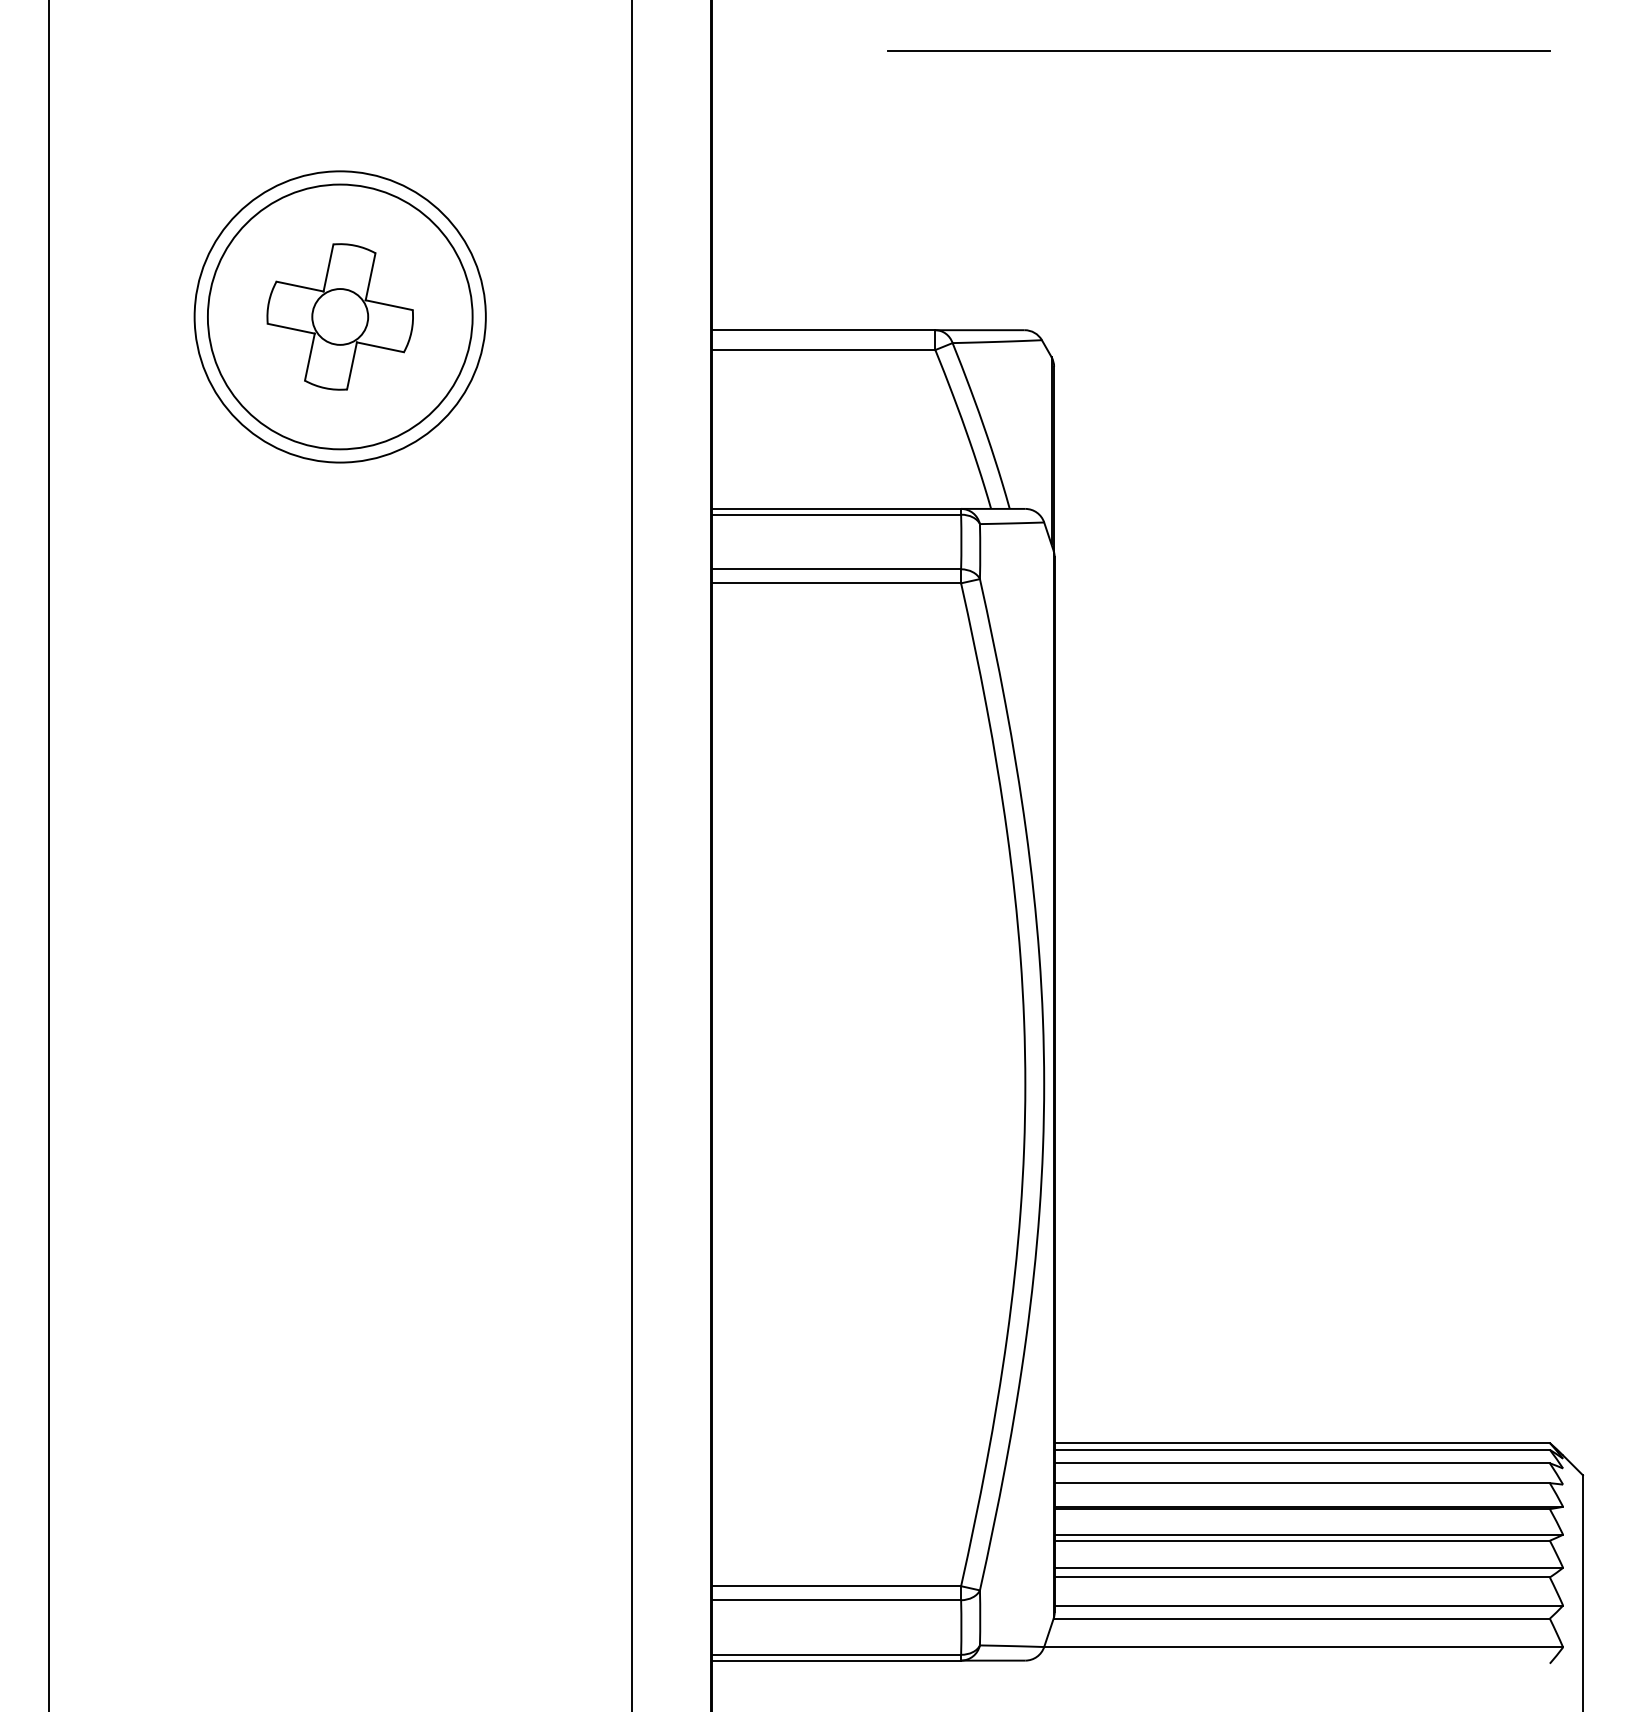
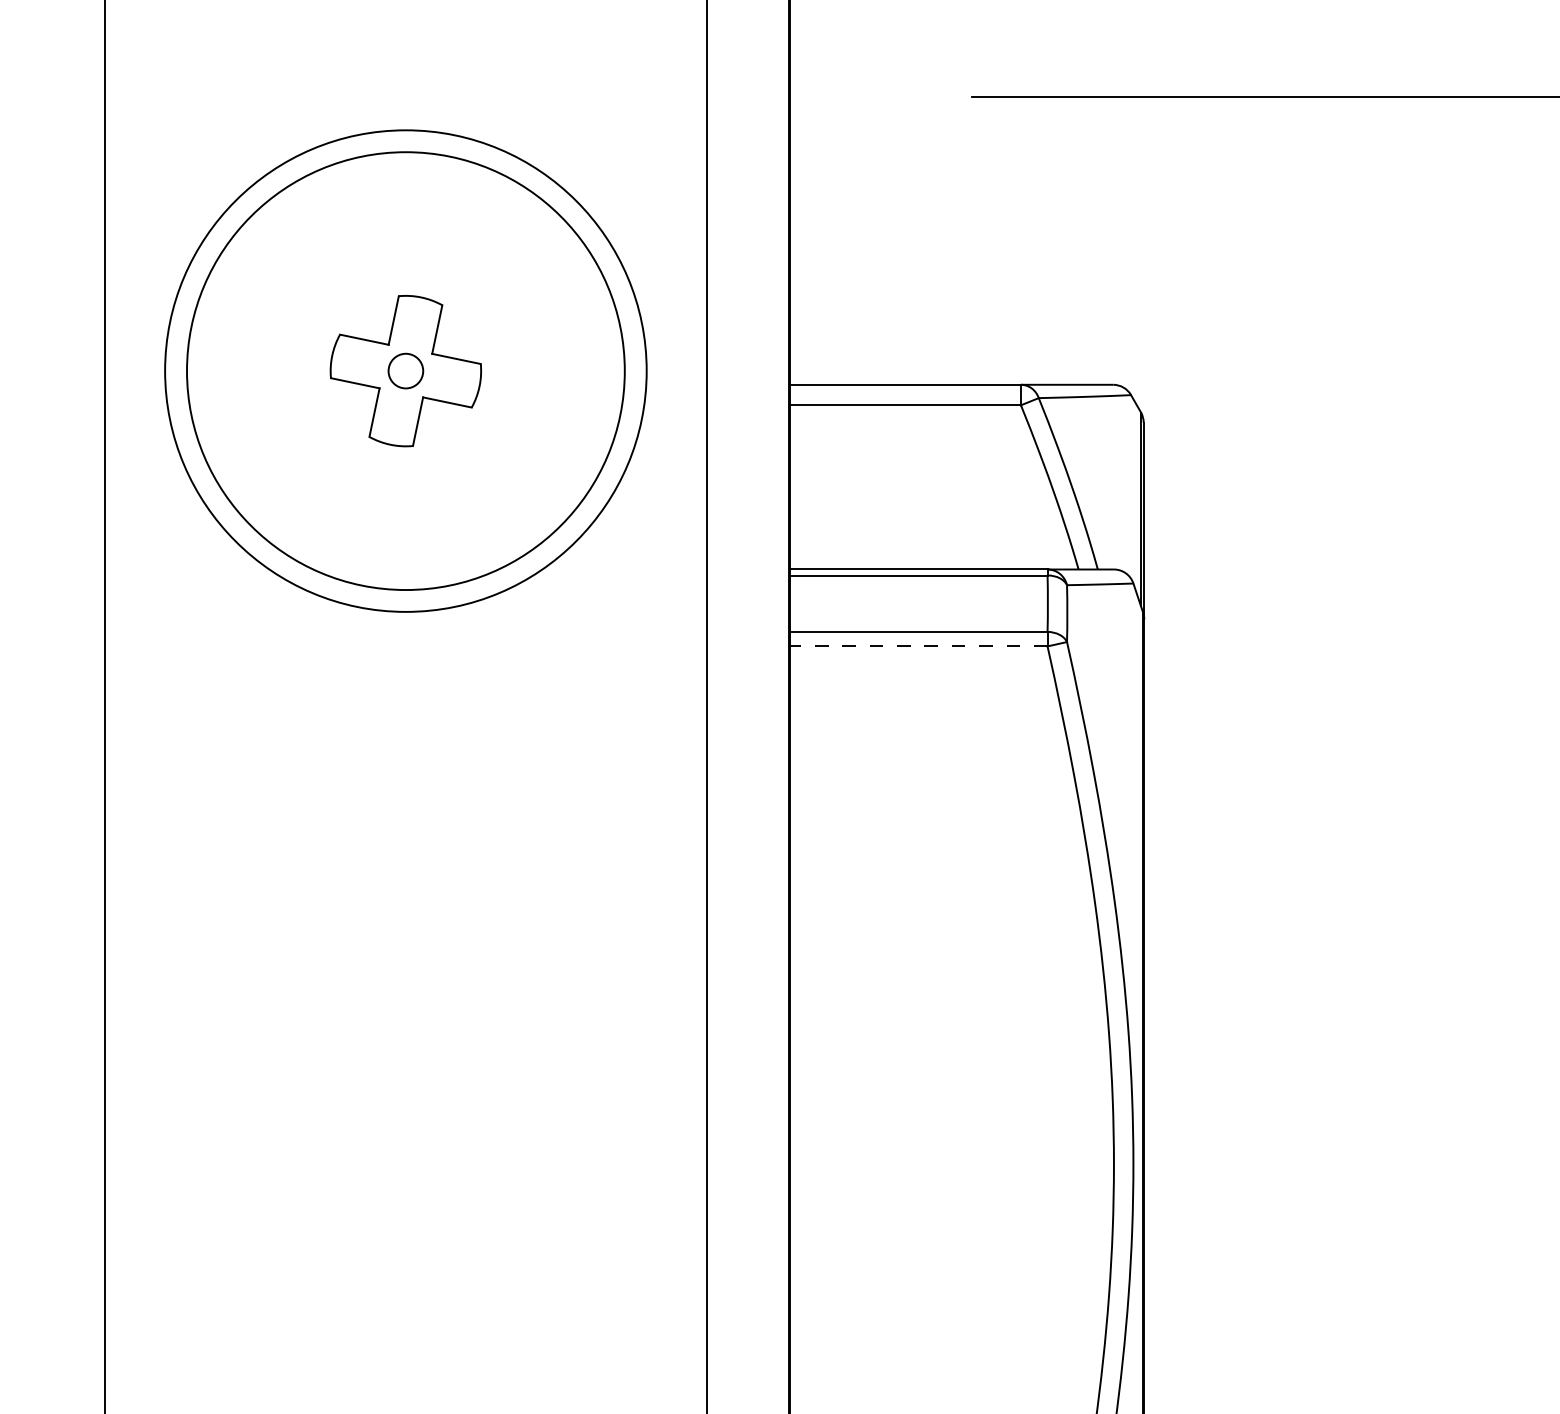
circle: (339, 316) -> (405, 370), size x1.6
circle: (339, 316) -> (405, 370), size x1.6
circle: (340, 316) -> (406, 370), size x0.6
line: (836, 583) -> (918, 646), solid -> dashed

